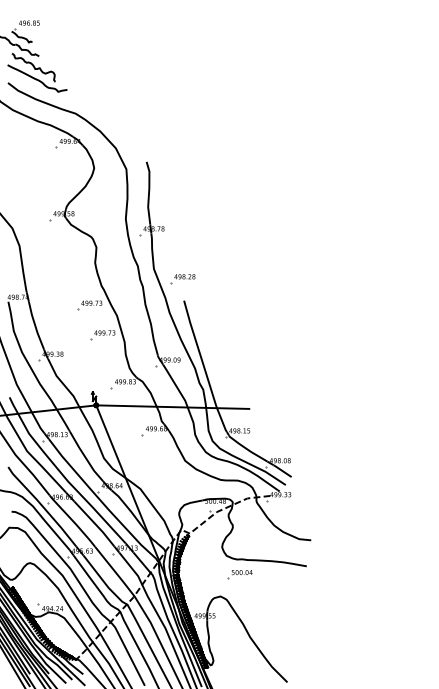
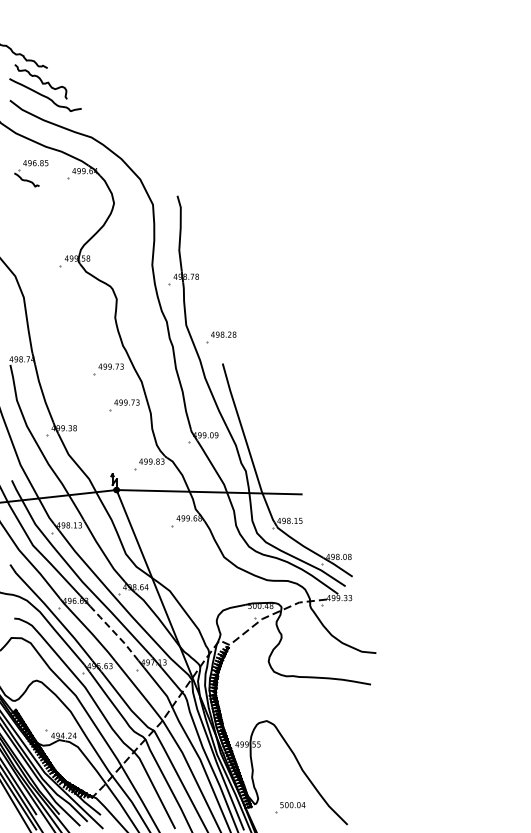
part: (25, 37) -> (30, 180), moved
line: (94, 523) -> (114, 632), solid -> dashed
part: (240, 574) -> (290, 807), moved

